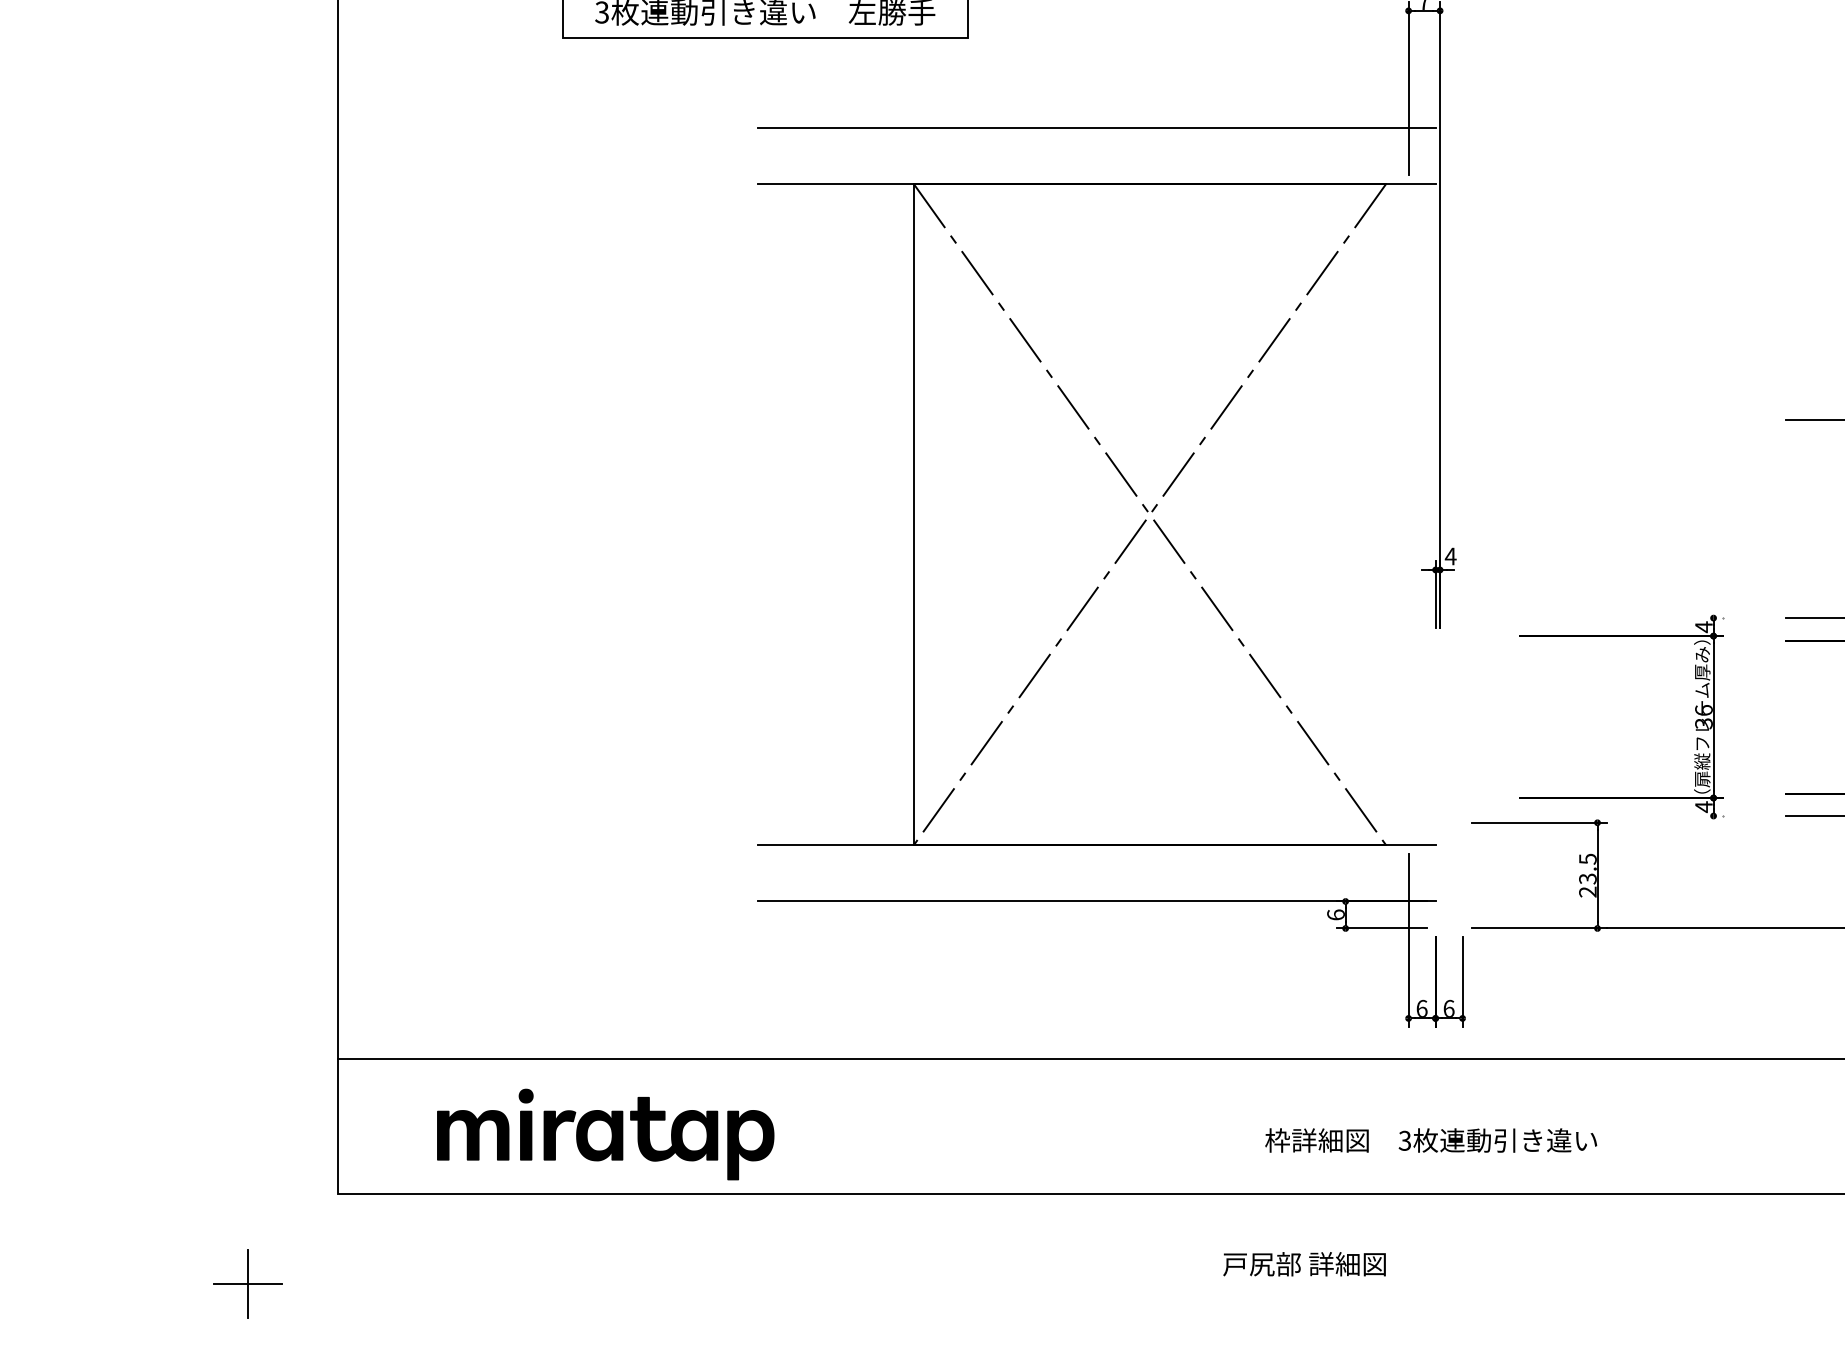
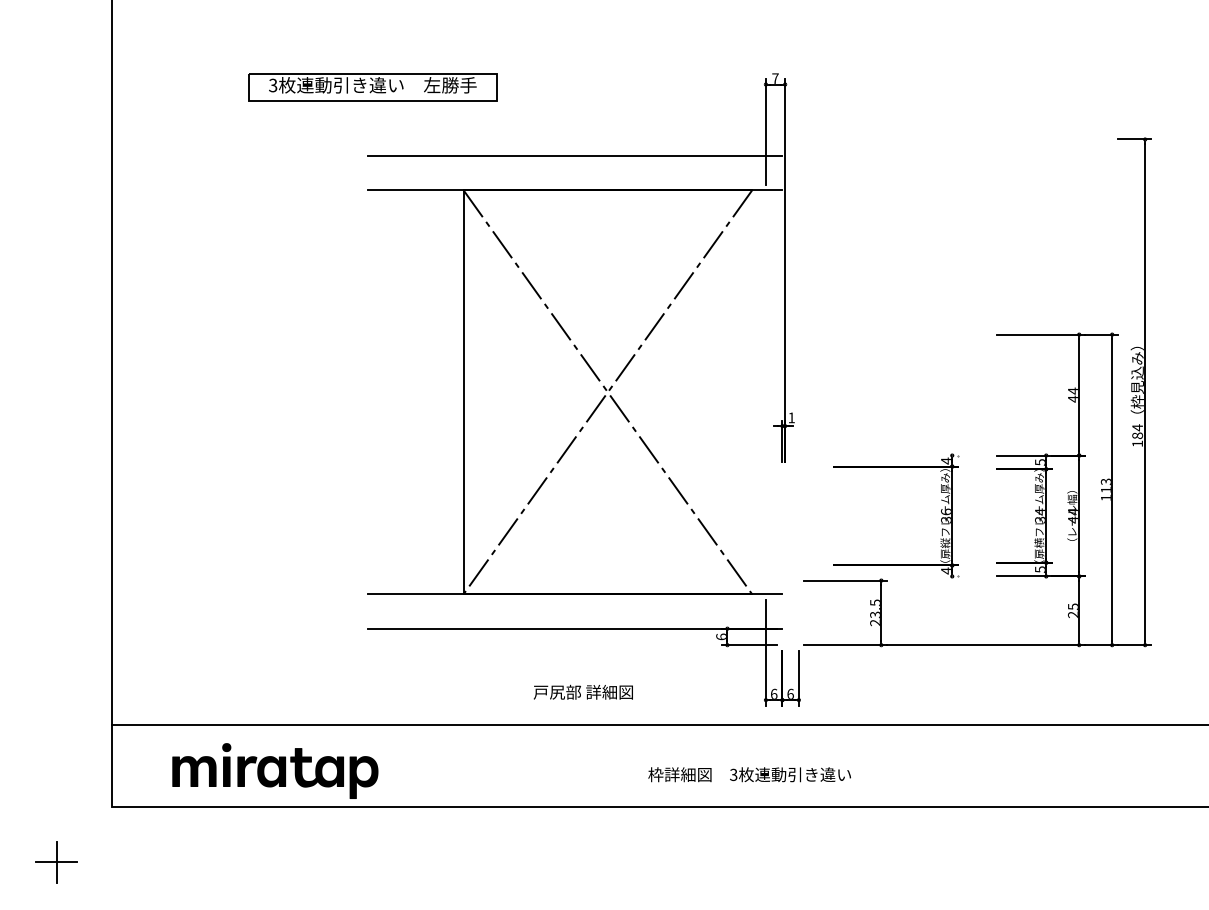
text: (1450, 555) -> (791, 417), 4 -> 1
text: (1430, 1140) -> (749, 774), moved
text: (1303, 1262) -> (582, 691), moved

